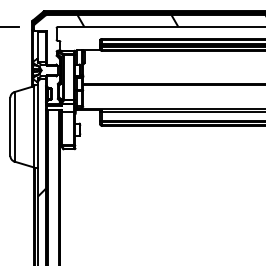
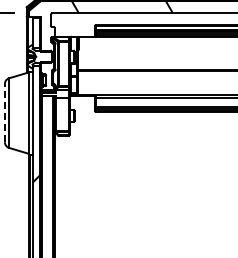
line: (10, 126) -> (5, 112), solid -> dashed

